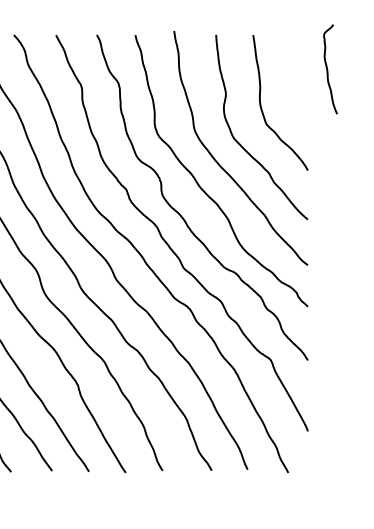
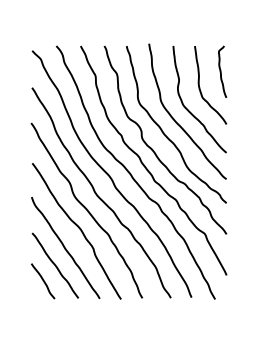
curve: (328, 68) -> (221, 71), moved

